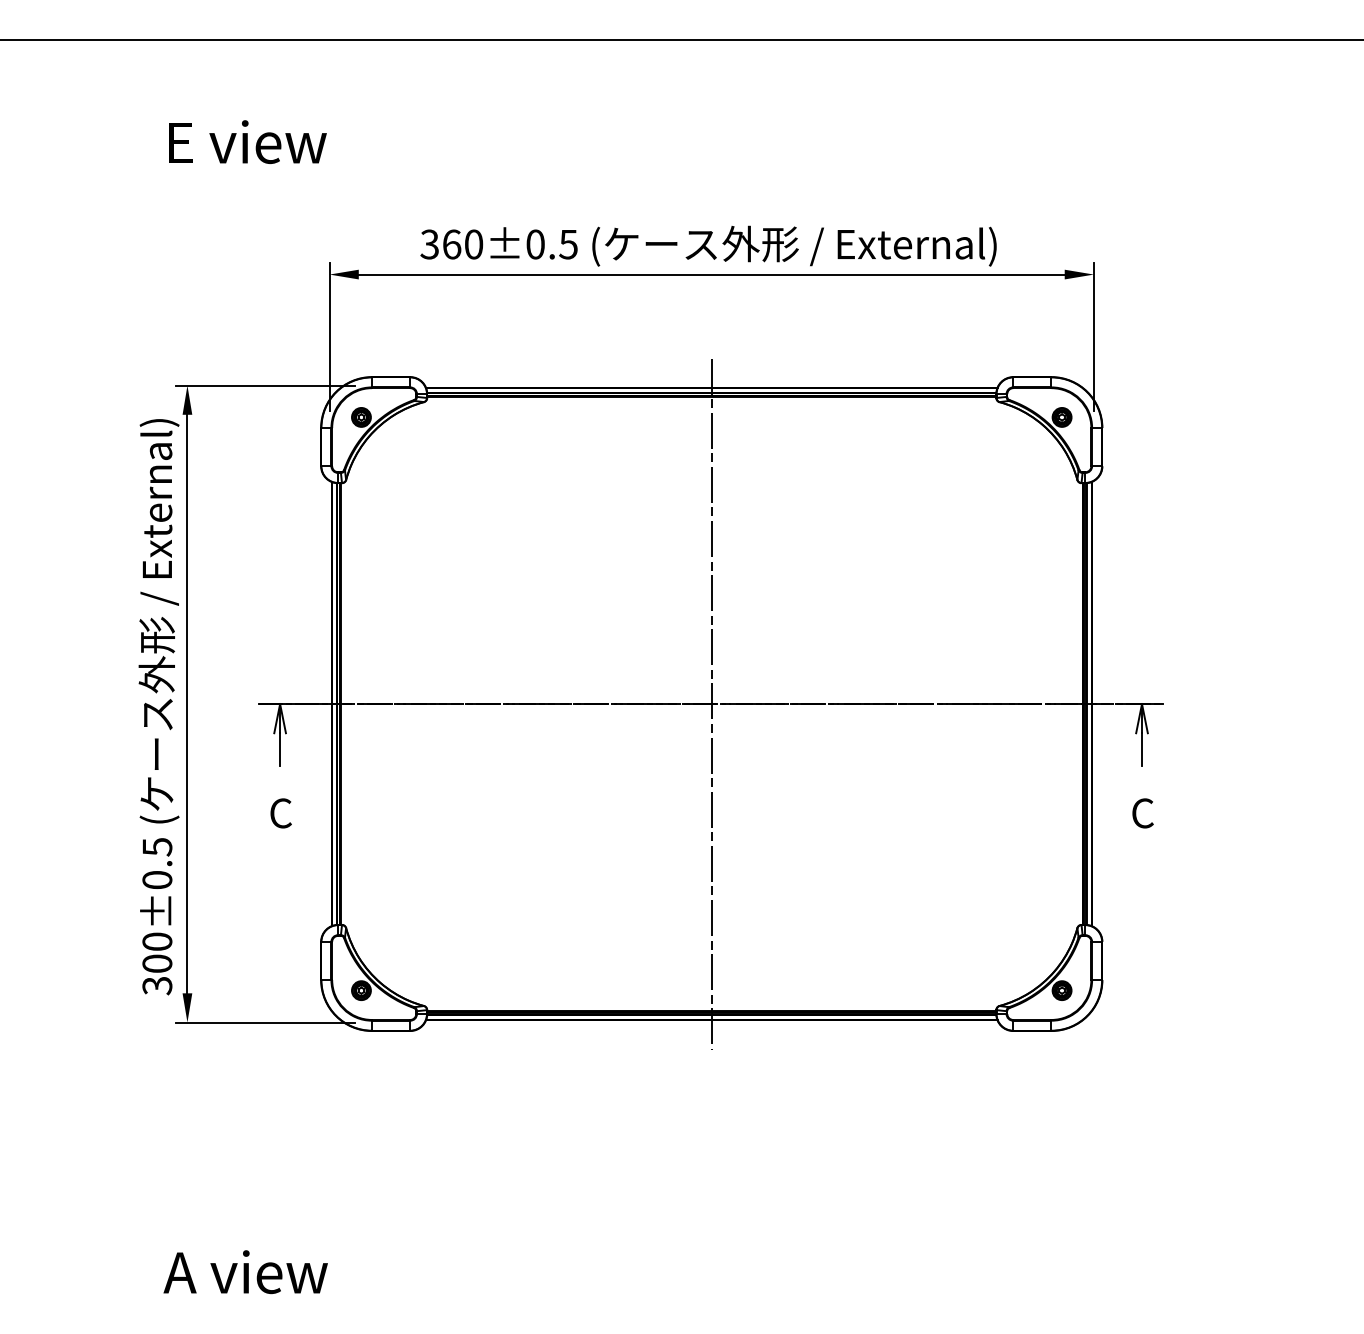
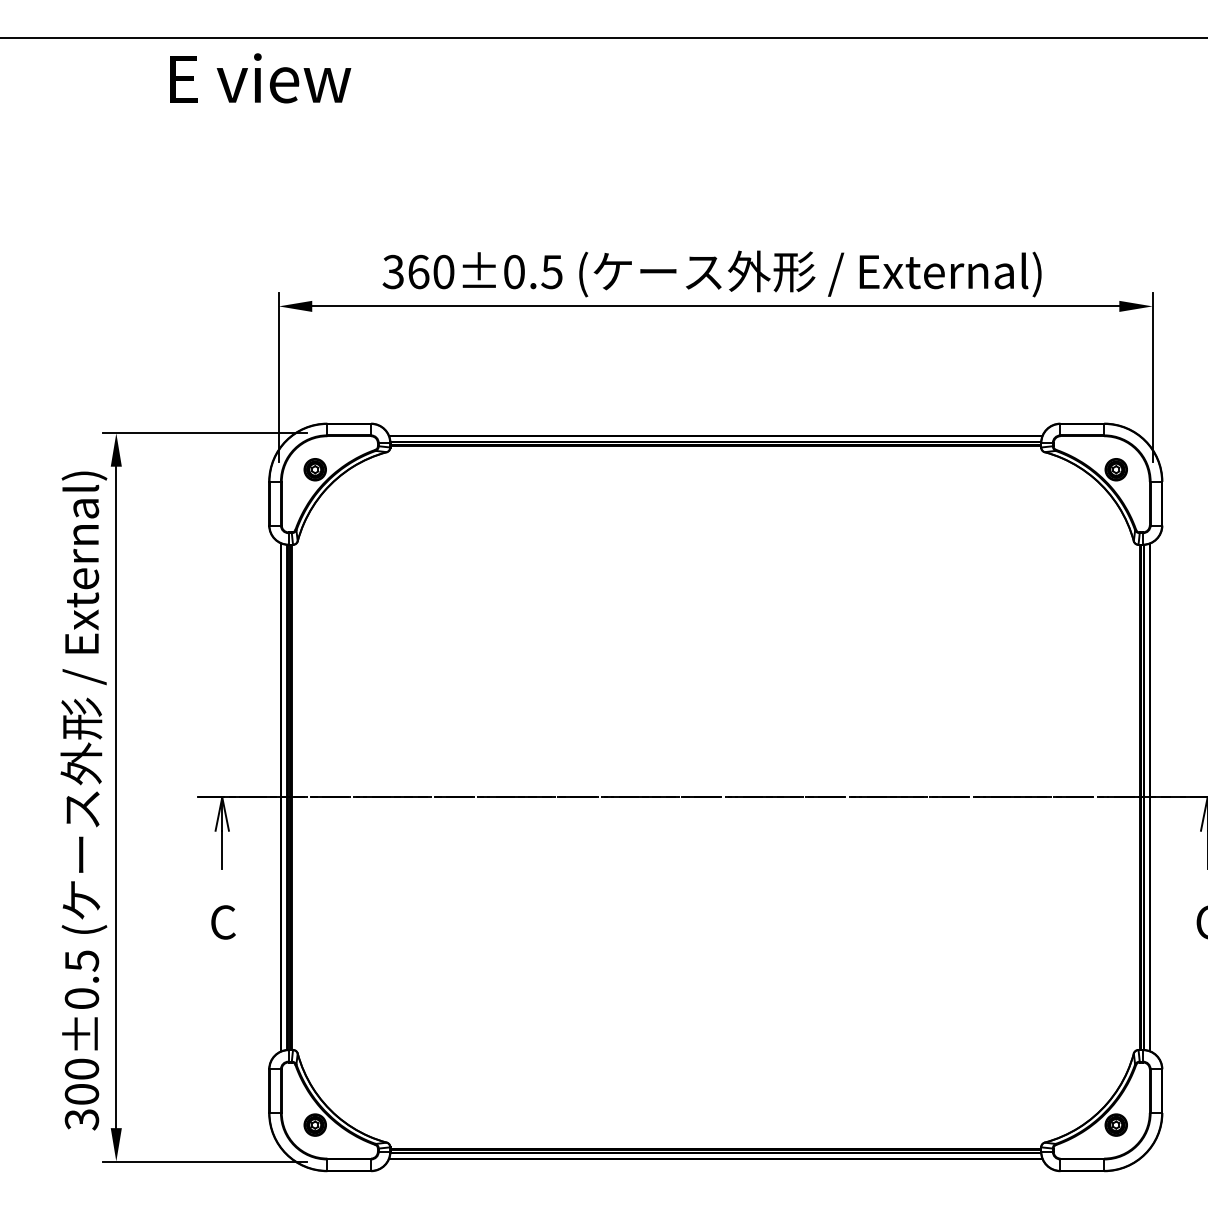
text: (247, 141) -> (260, 77), moved
line: (711, 703) -> (715, 796), removed

